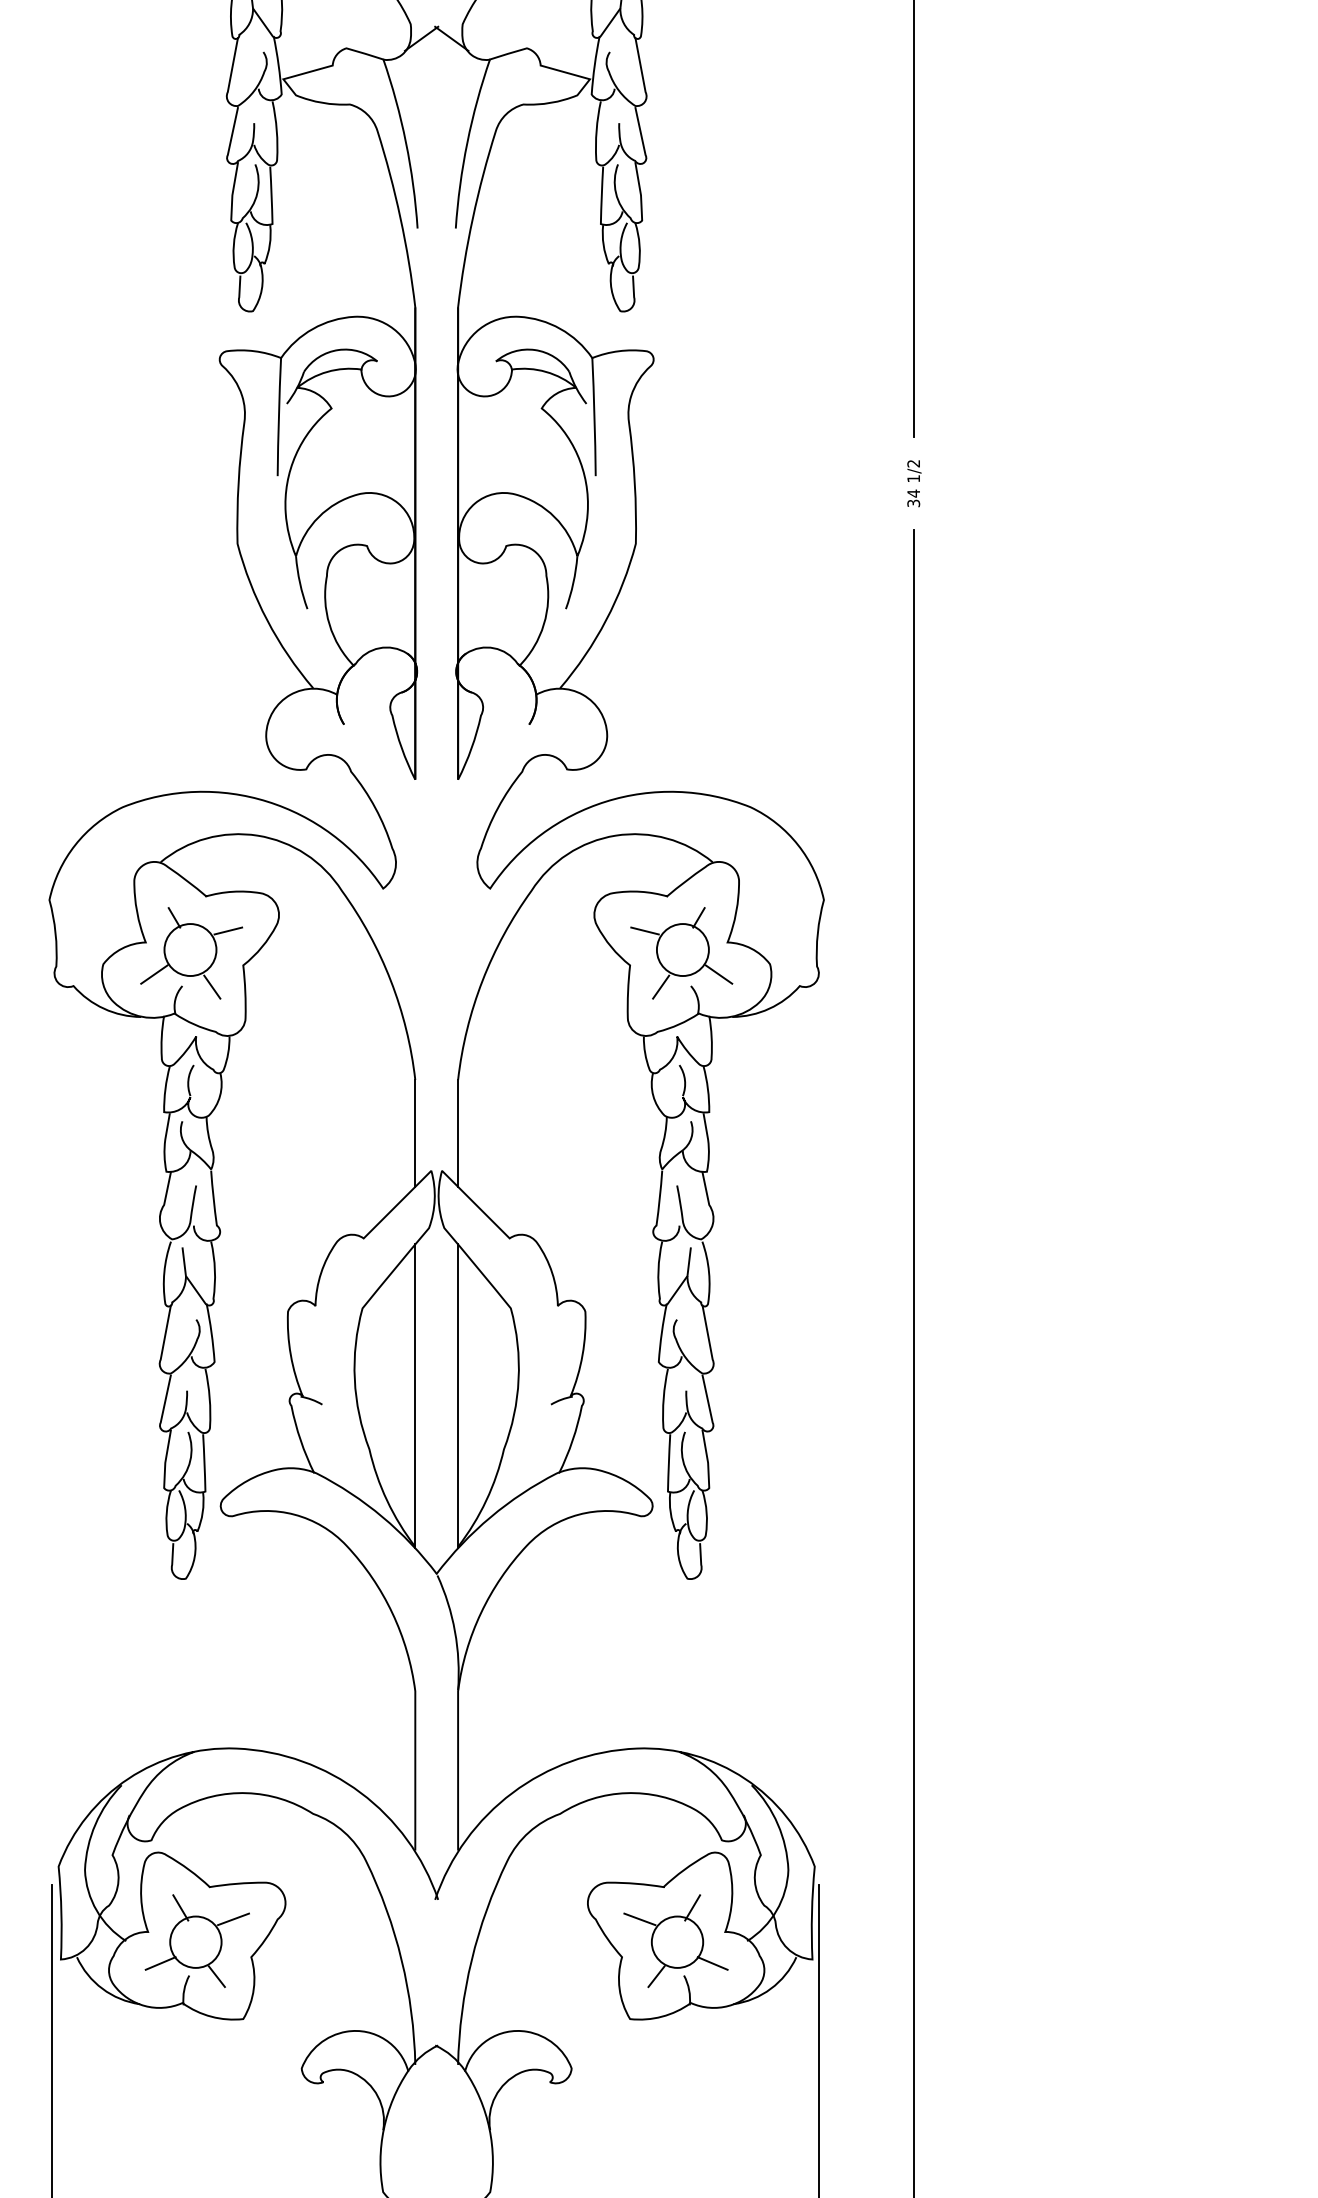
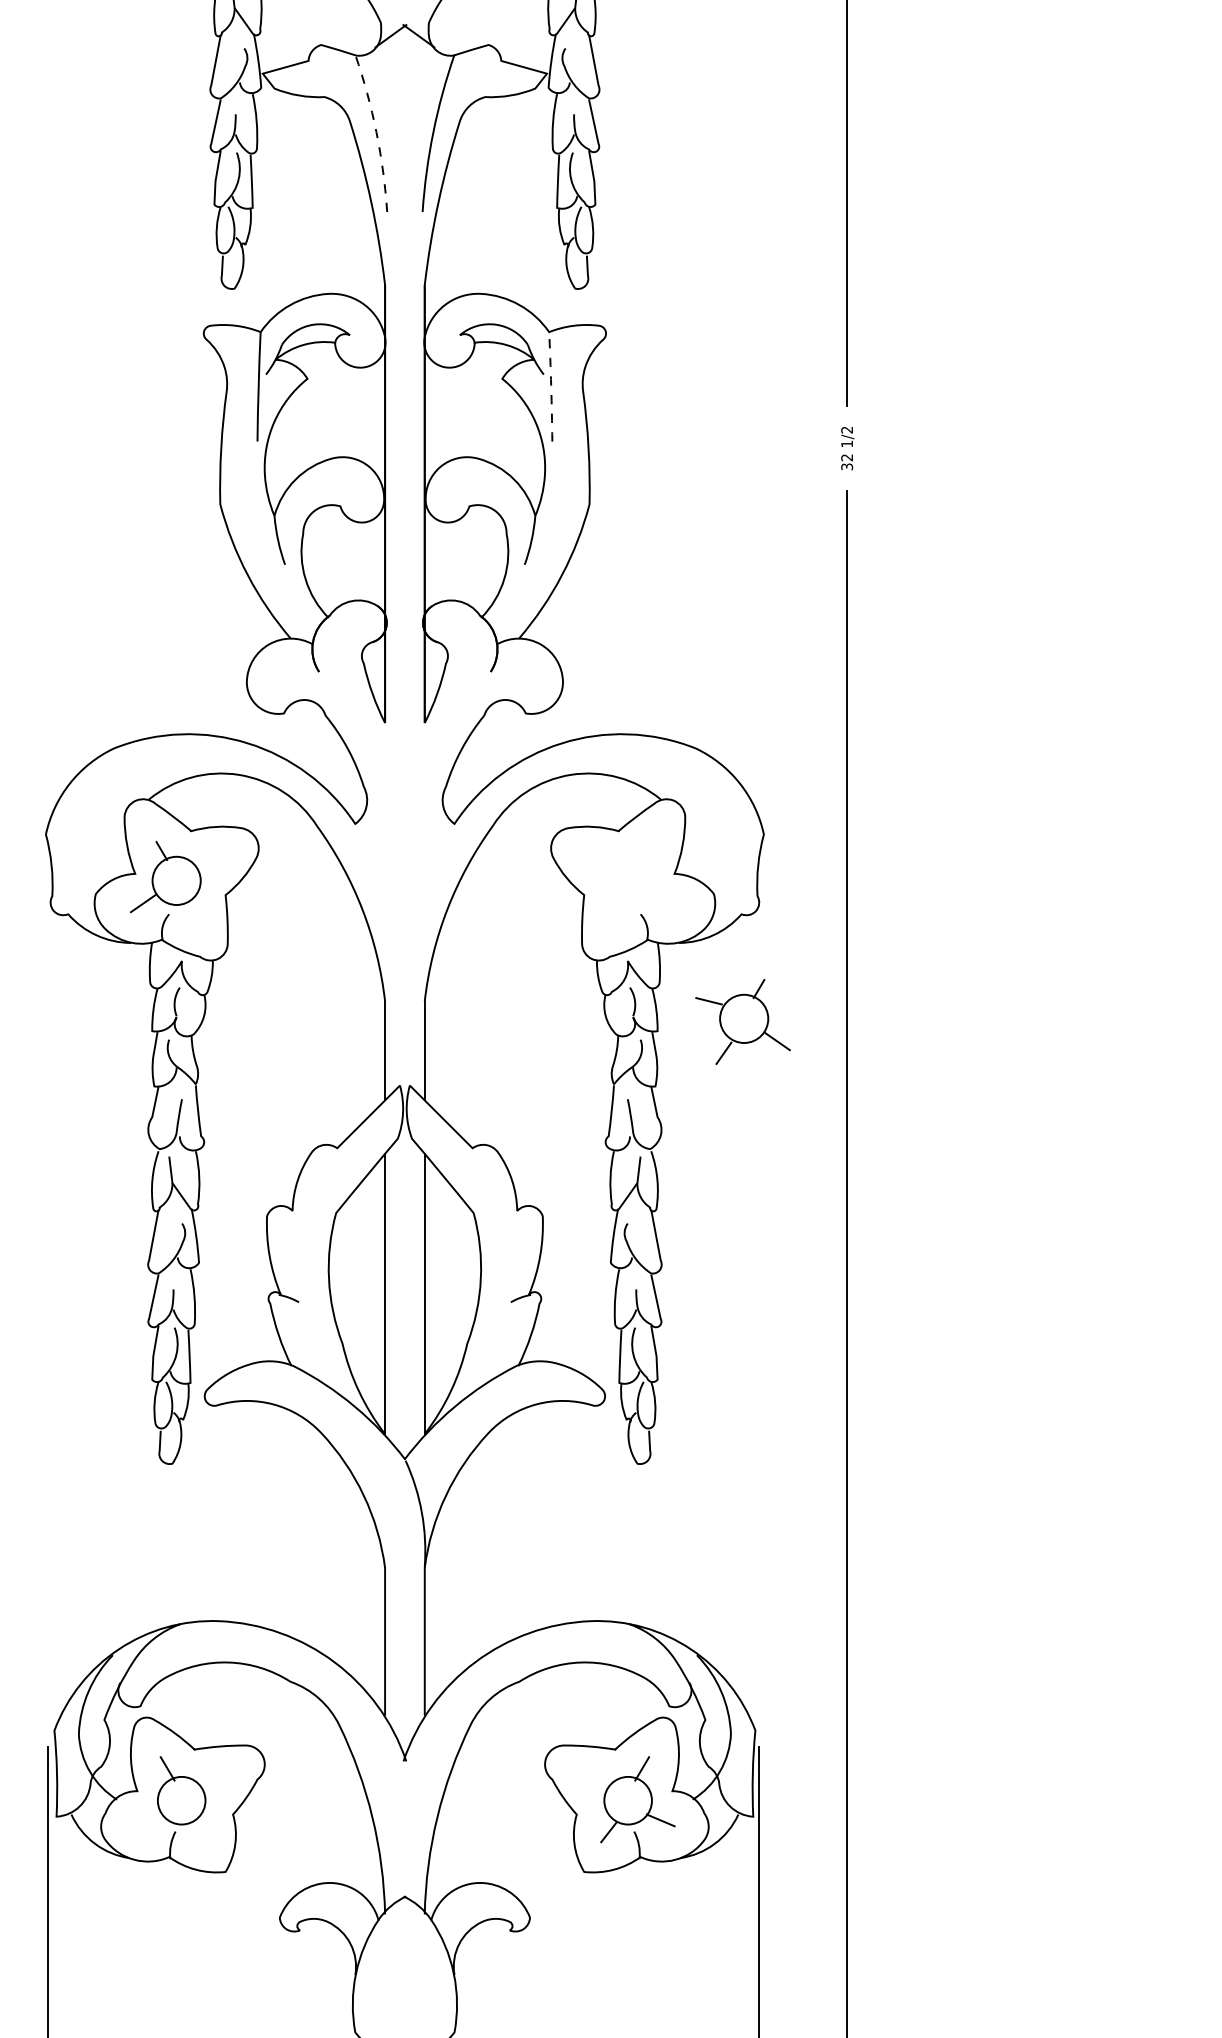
arc: (406, 142) -> (376, 132), solid -> dashed
arc: (594, 416) -> (551, 386), solid -> dashed
text: (913, 493) -> (846, 457), 34 -> 32
line: (228, 931) -> (211, 863), removed
part: (681, 952) -> (742, 1021), moved
line: (211, 986) -> (196, 914), removed
line: (233, 1919) -> (216, 1779), removed
line: (639, 1919) -> (592, 1779), removed
line: (160, 1963) -> (148, 1820), removed
line: (216, 1976) -> (200, 1832), removed

